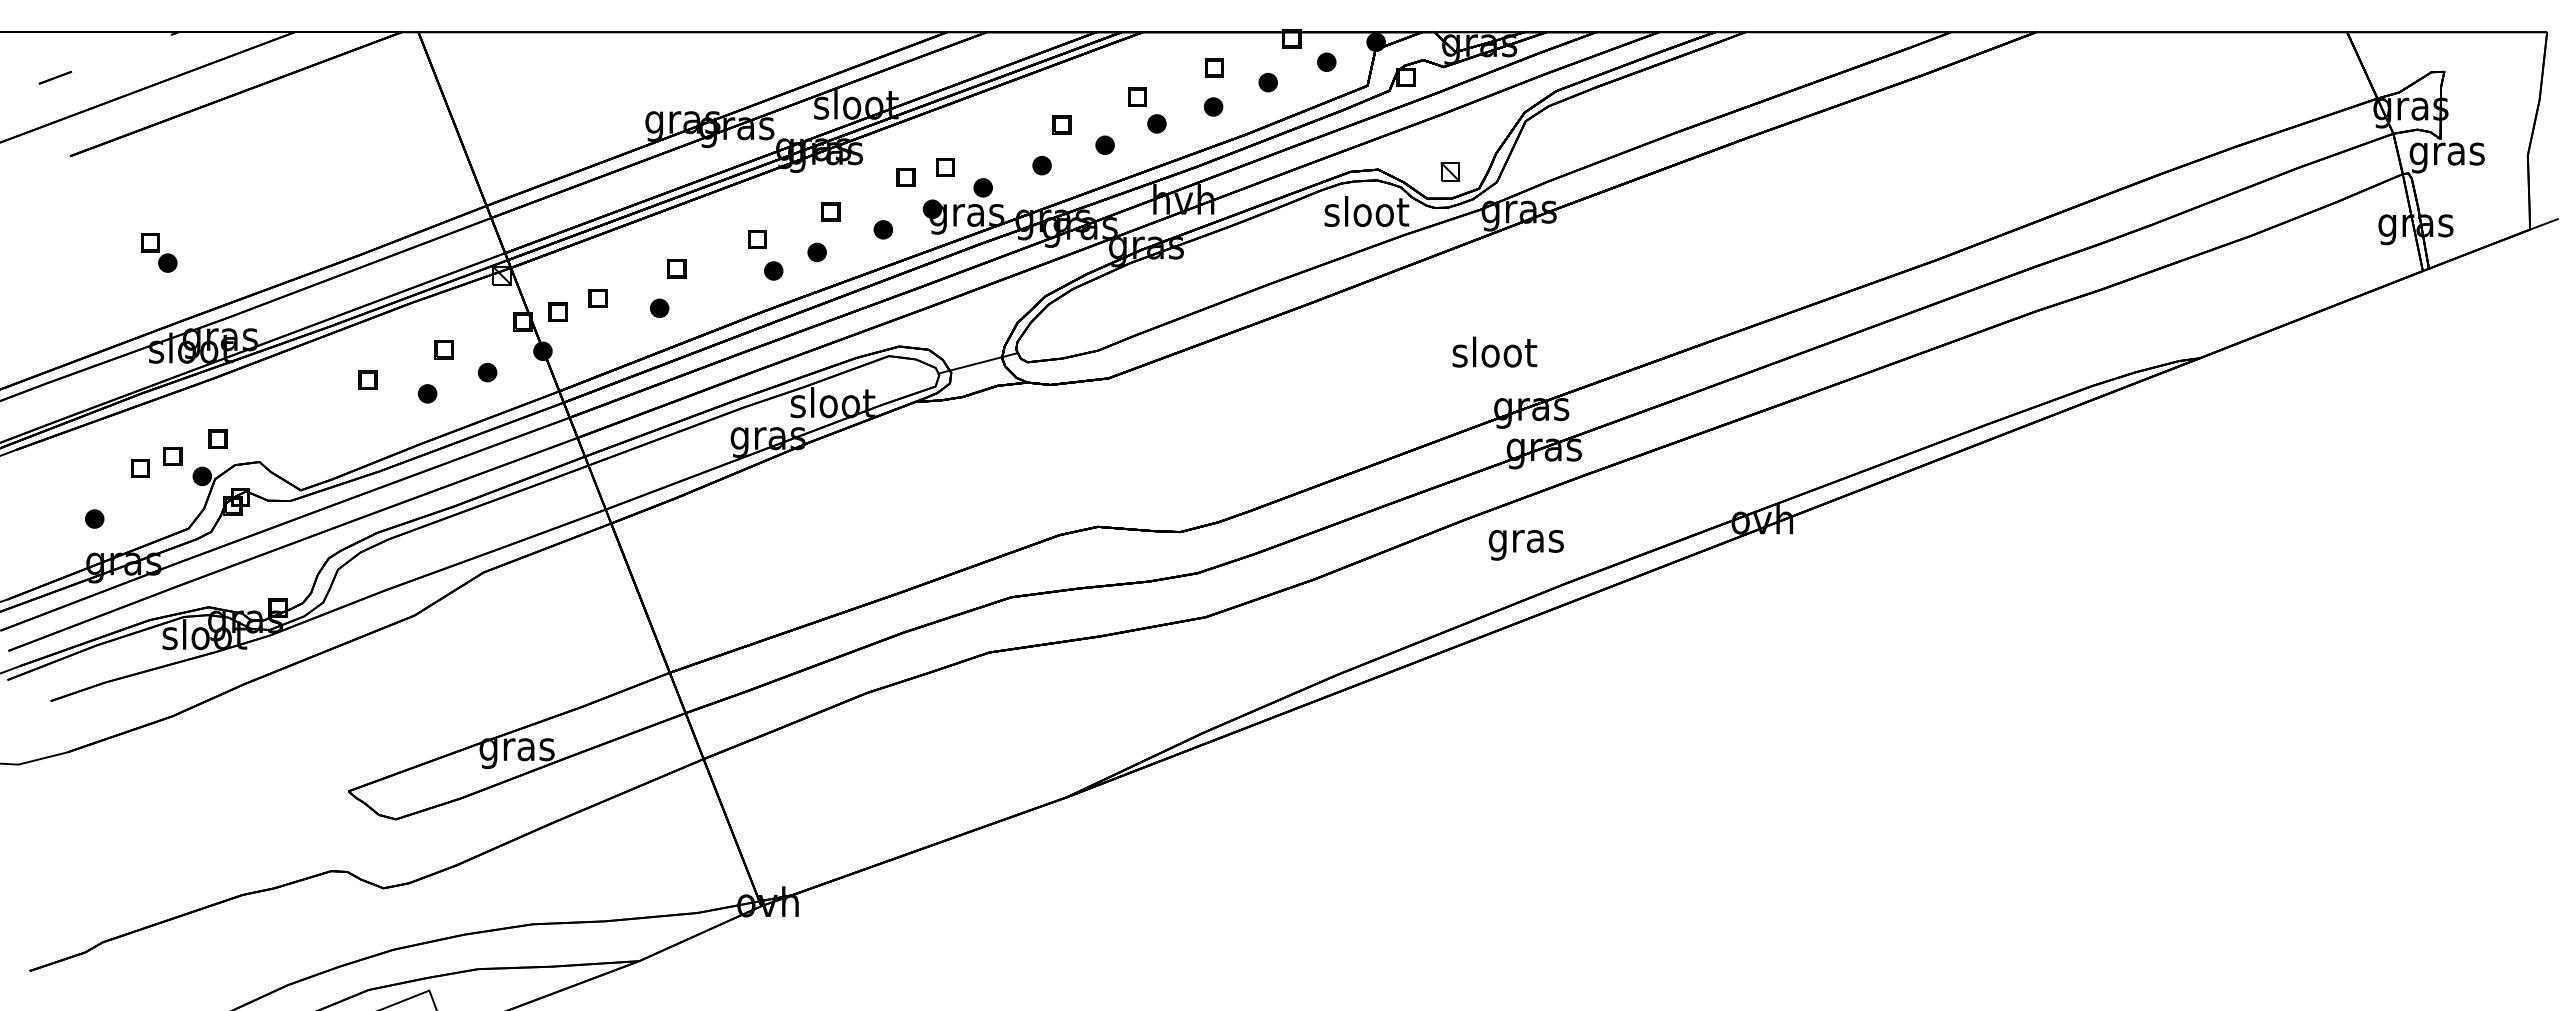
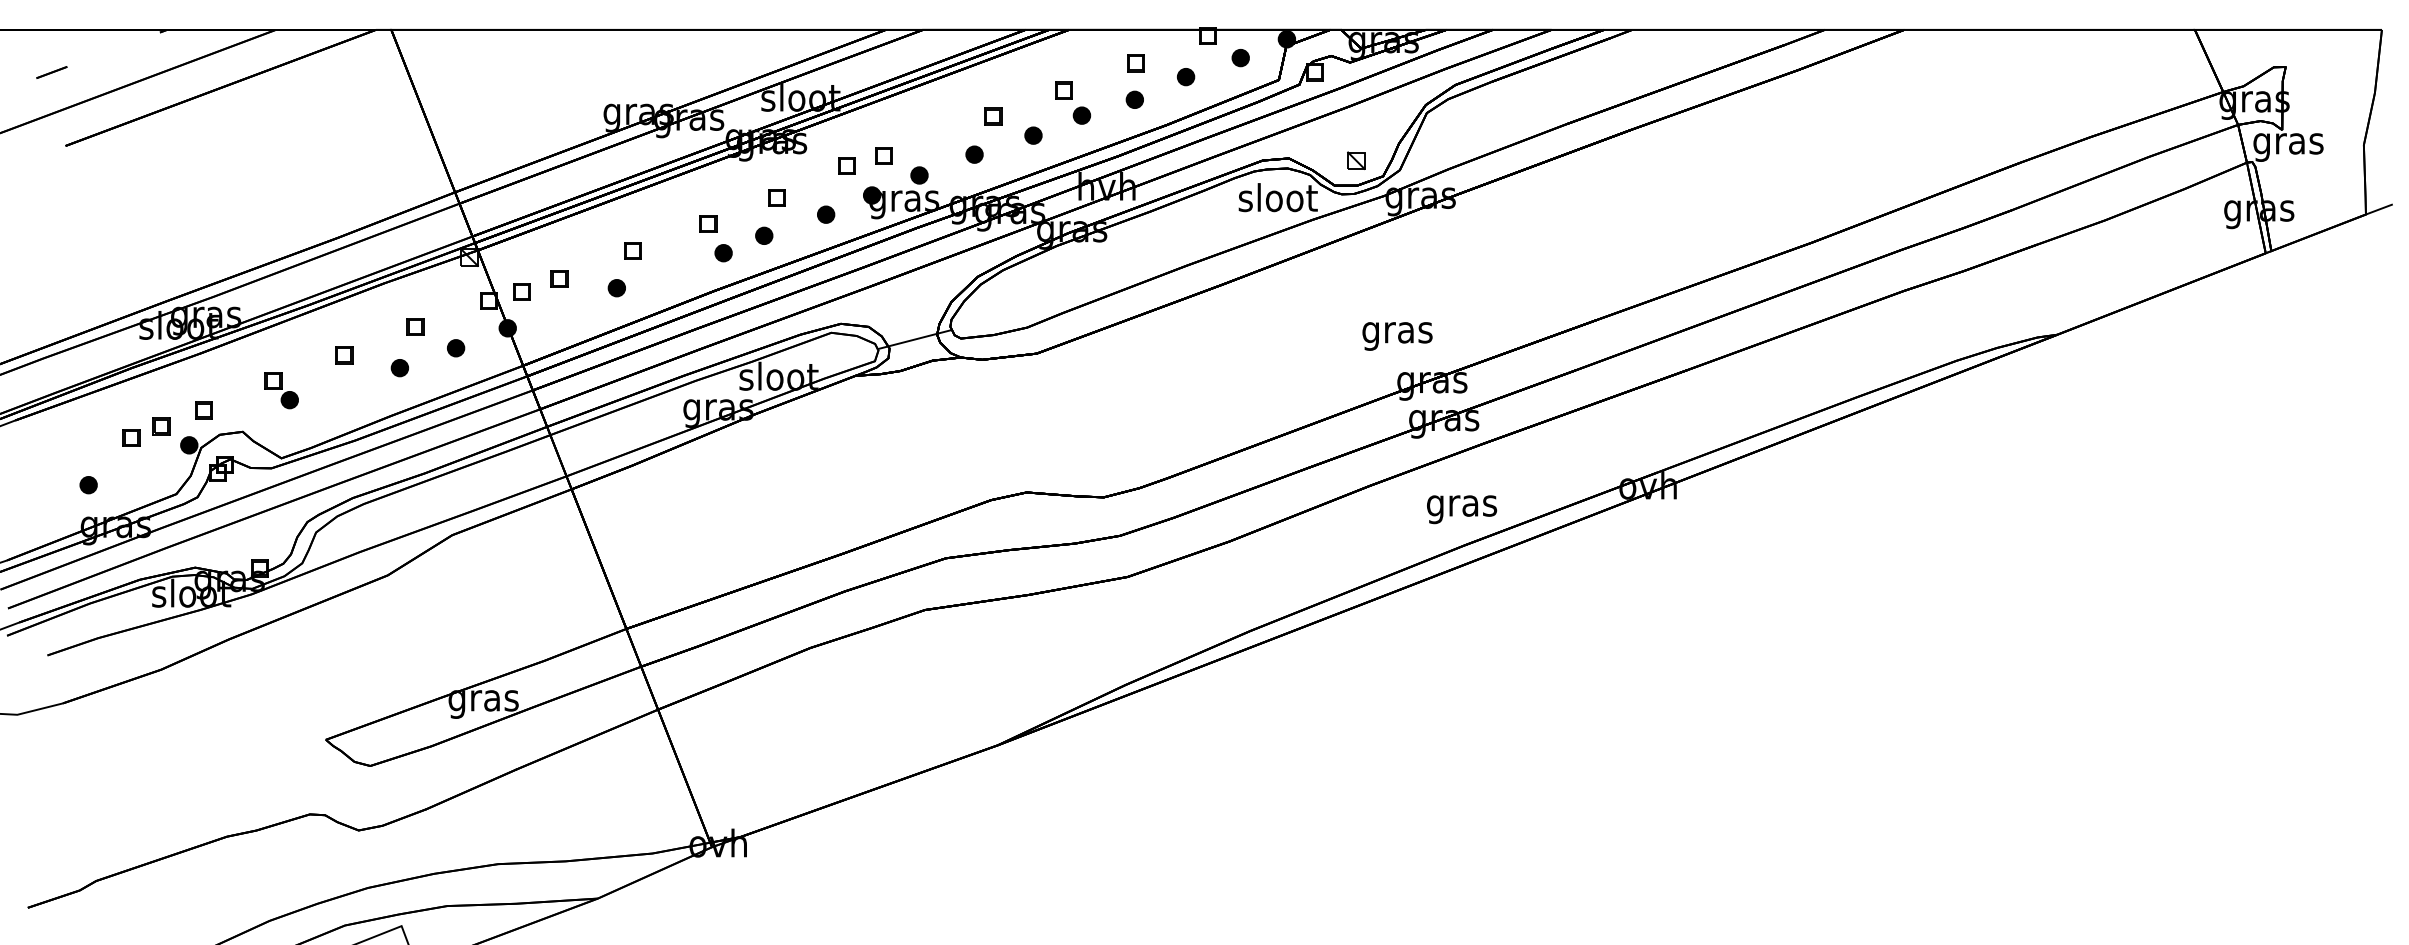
part: (159, 252) -> (282, 390), moved
text: (1494, 355) -> (1397, 332), sloot -> gras
text: (1525, 545) -> (1461, 509), moved

